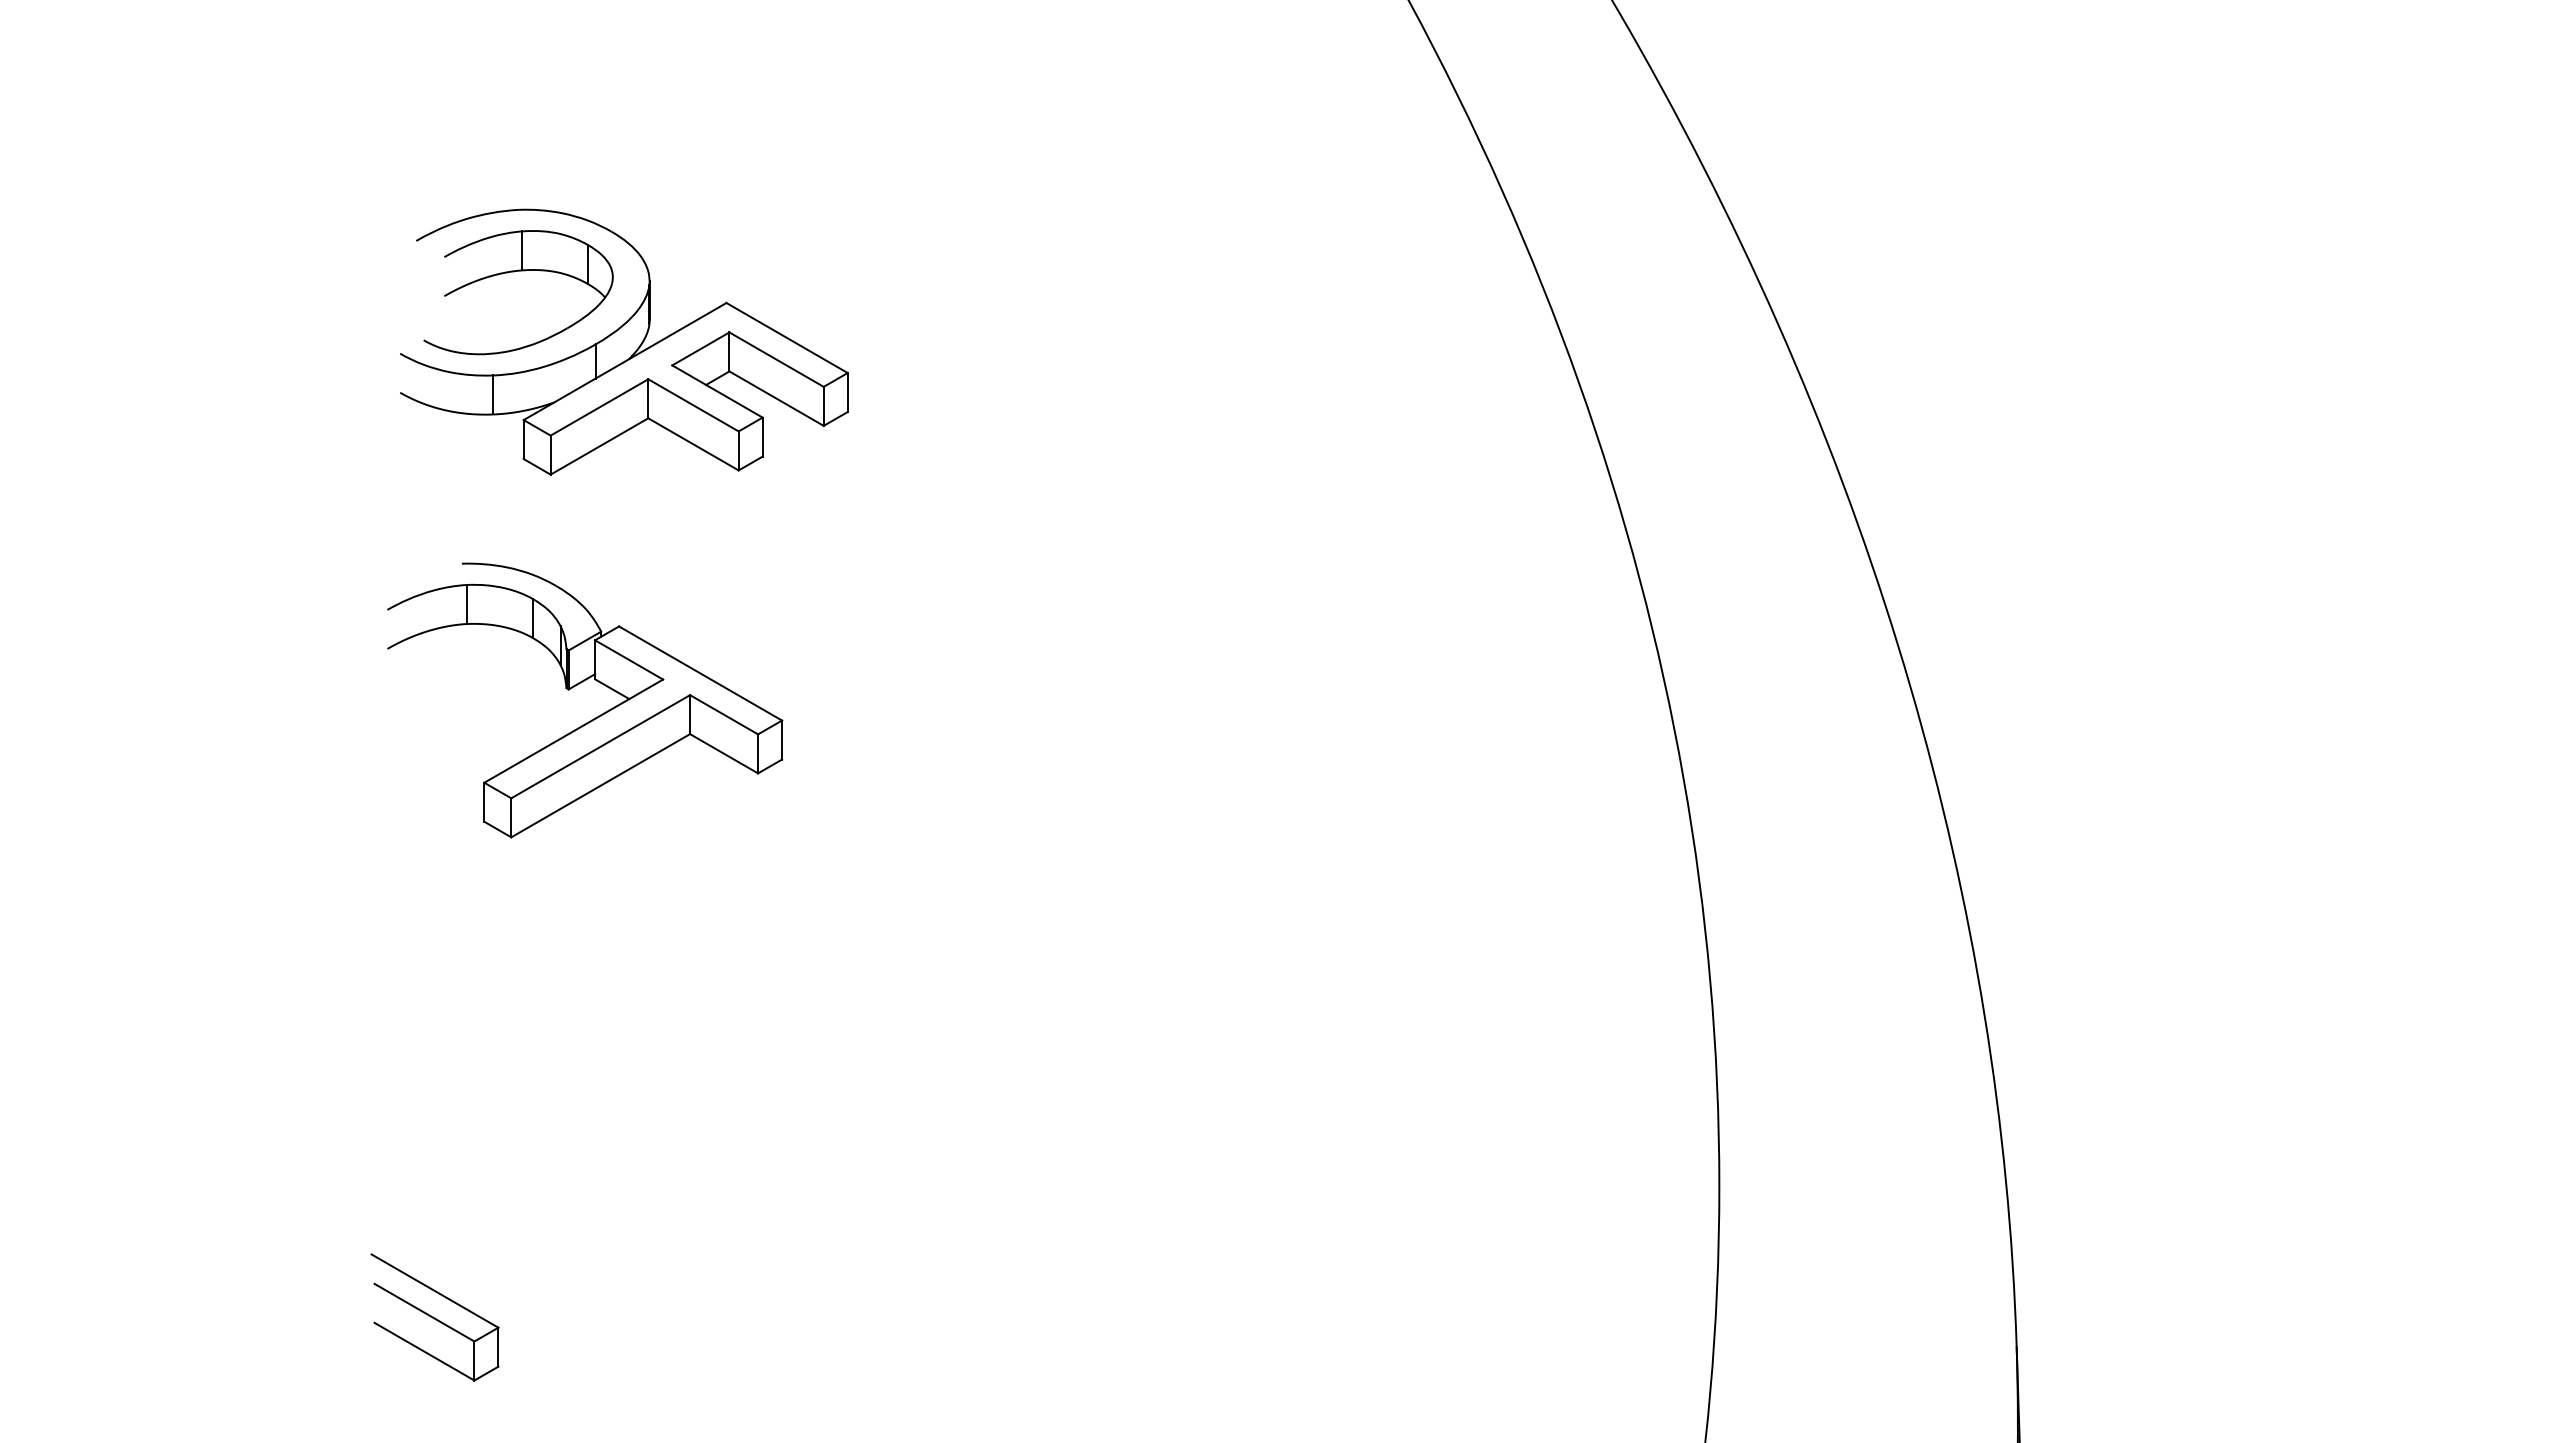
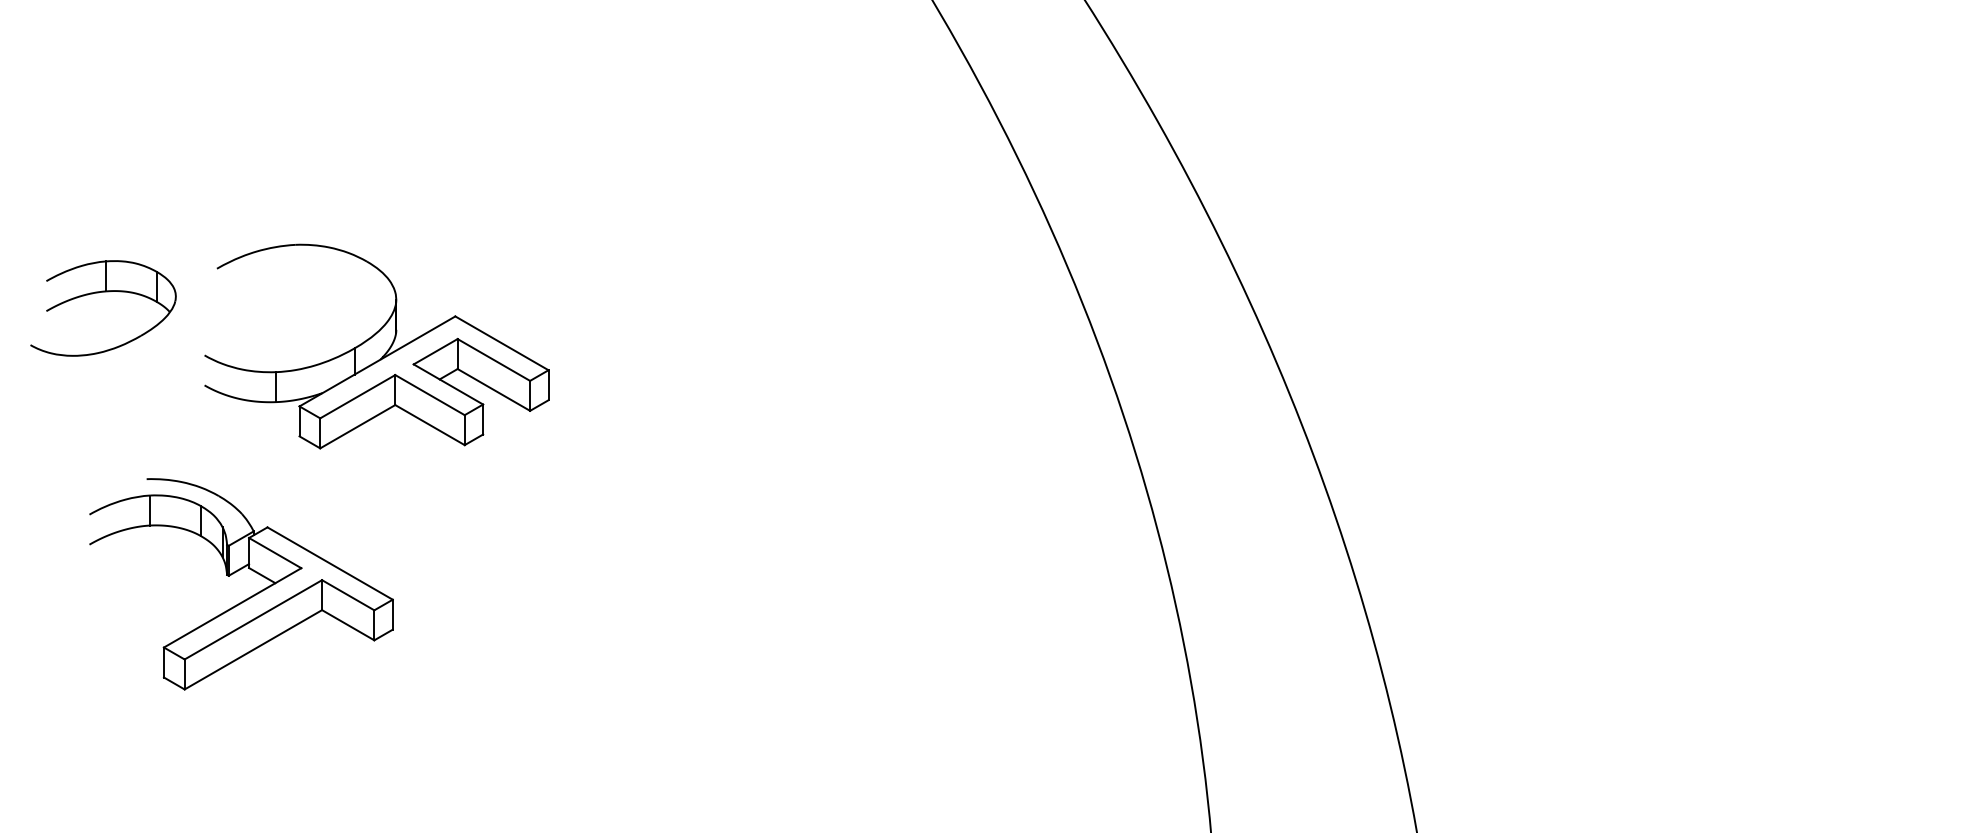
part: (514, 272) -> (100, 292), moved
part: (577, 685) -> (235, 572), moved

